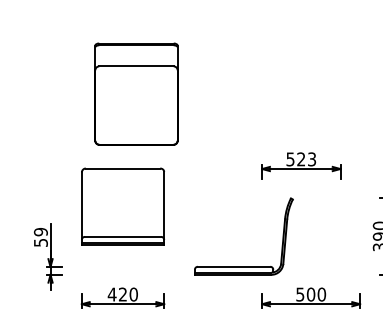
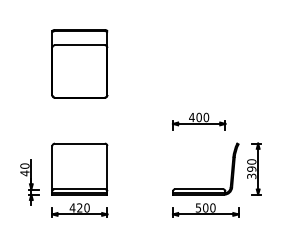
part: (135, 93) -> (79, 63), moved
text: (301, 159) -> (199, 117), 523 -> 400
part: (122, 205) -> (79, 168), moved
text: (40, 237) -> (24, 169), 59 -> 40
part: (243, 265) -> (205, 188), moved

